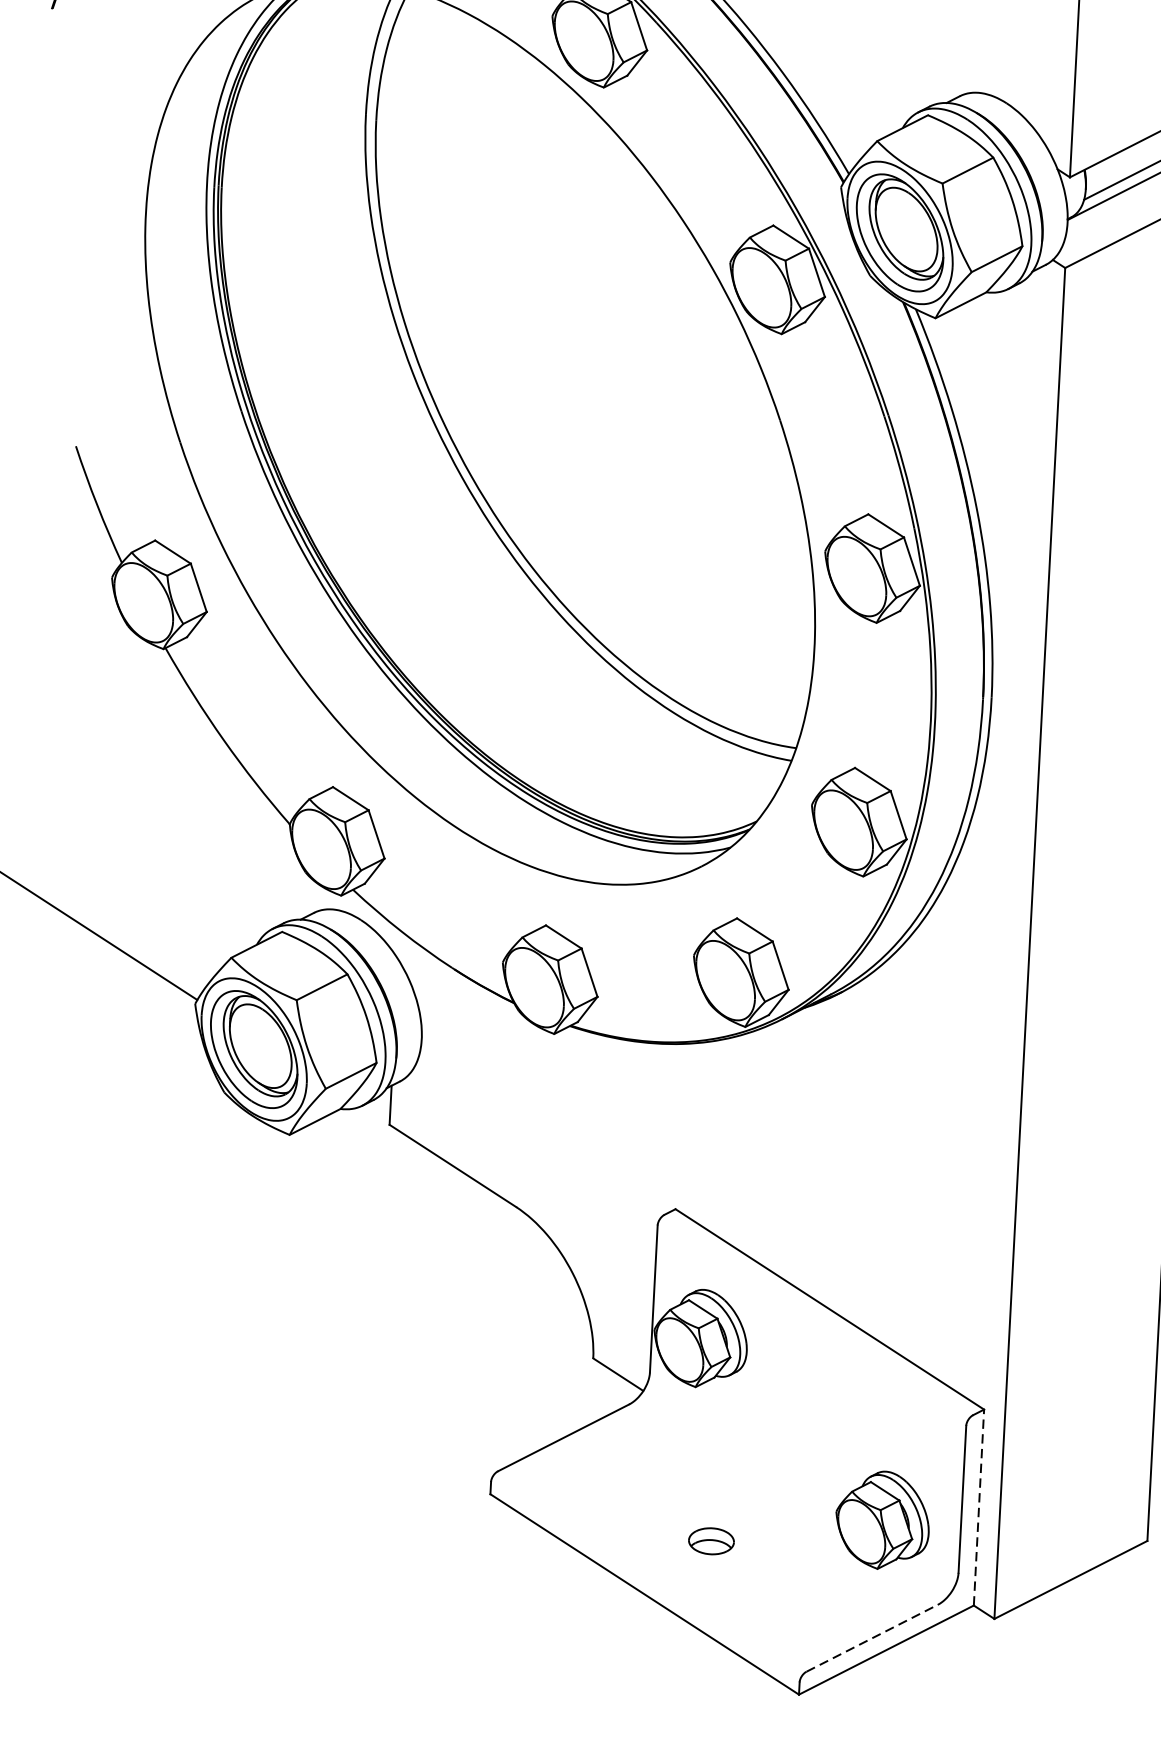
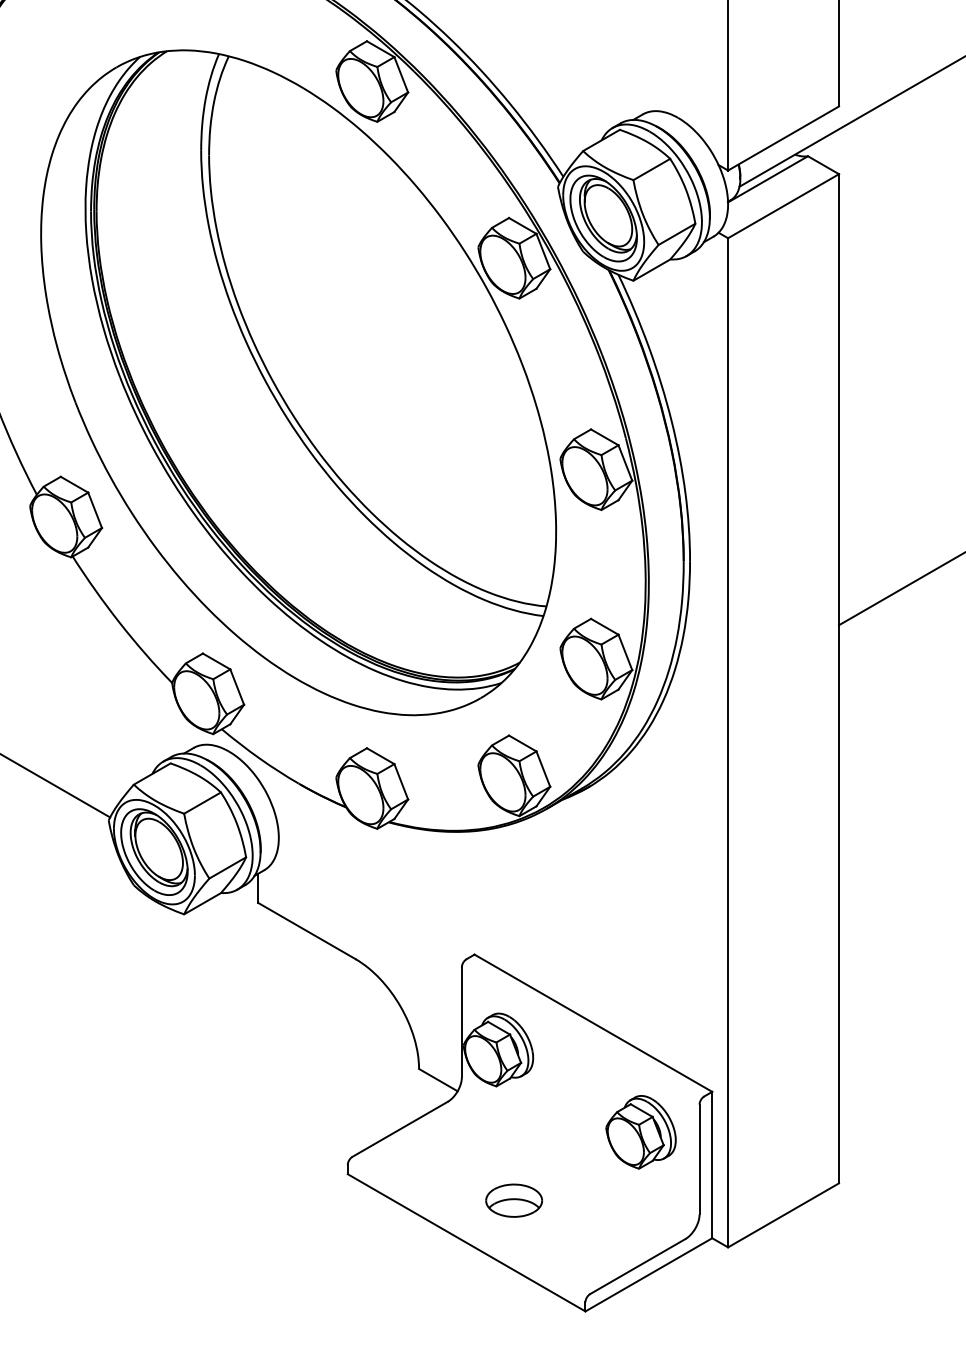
line: (979, 1506) -> (712, 1164), dashed -> solid
part: (881, 1520) -> (640, 1132), moved
part: (711, 1541) -> (514, 1200), size x1.67
line: (871, 1638) -> (637, 1266), dashed -> solid

